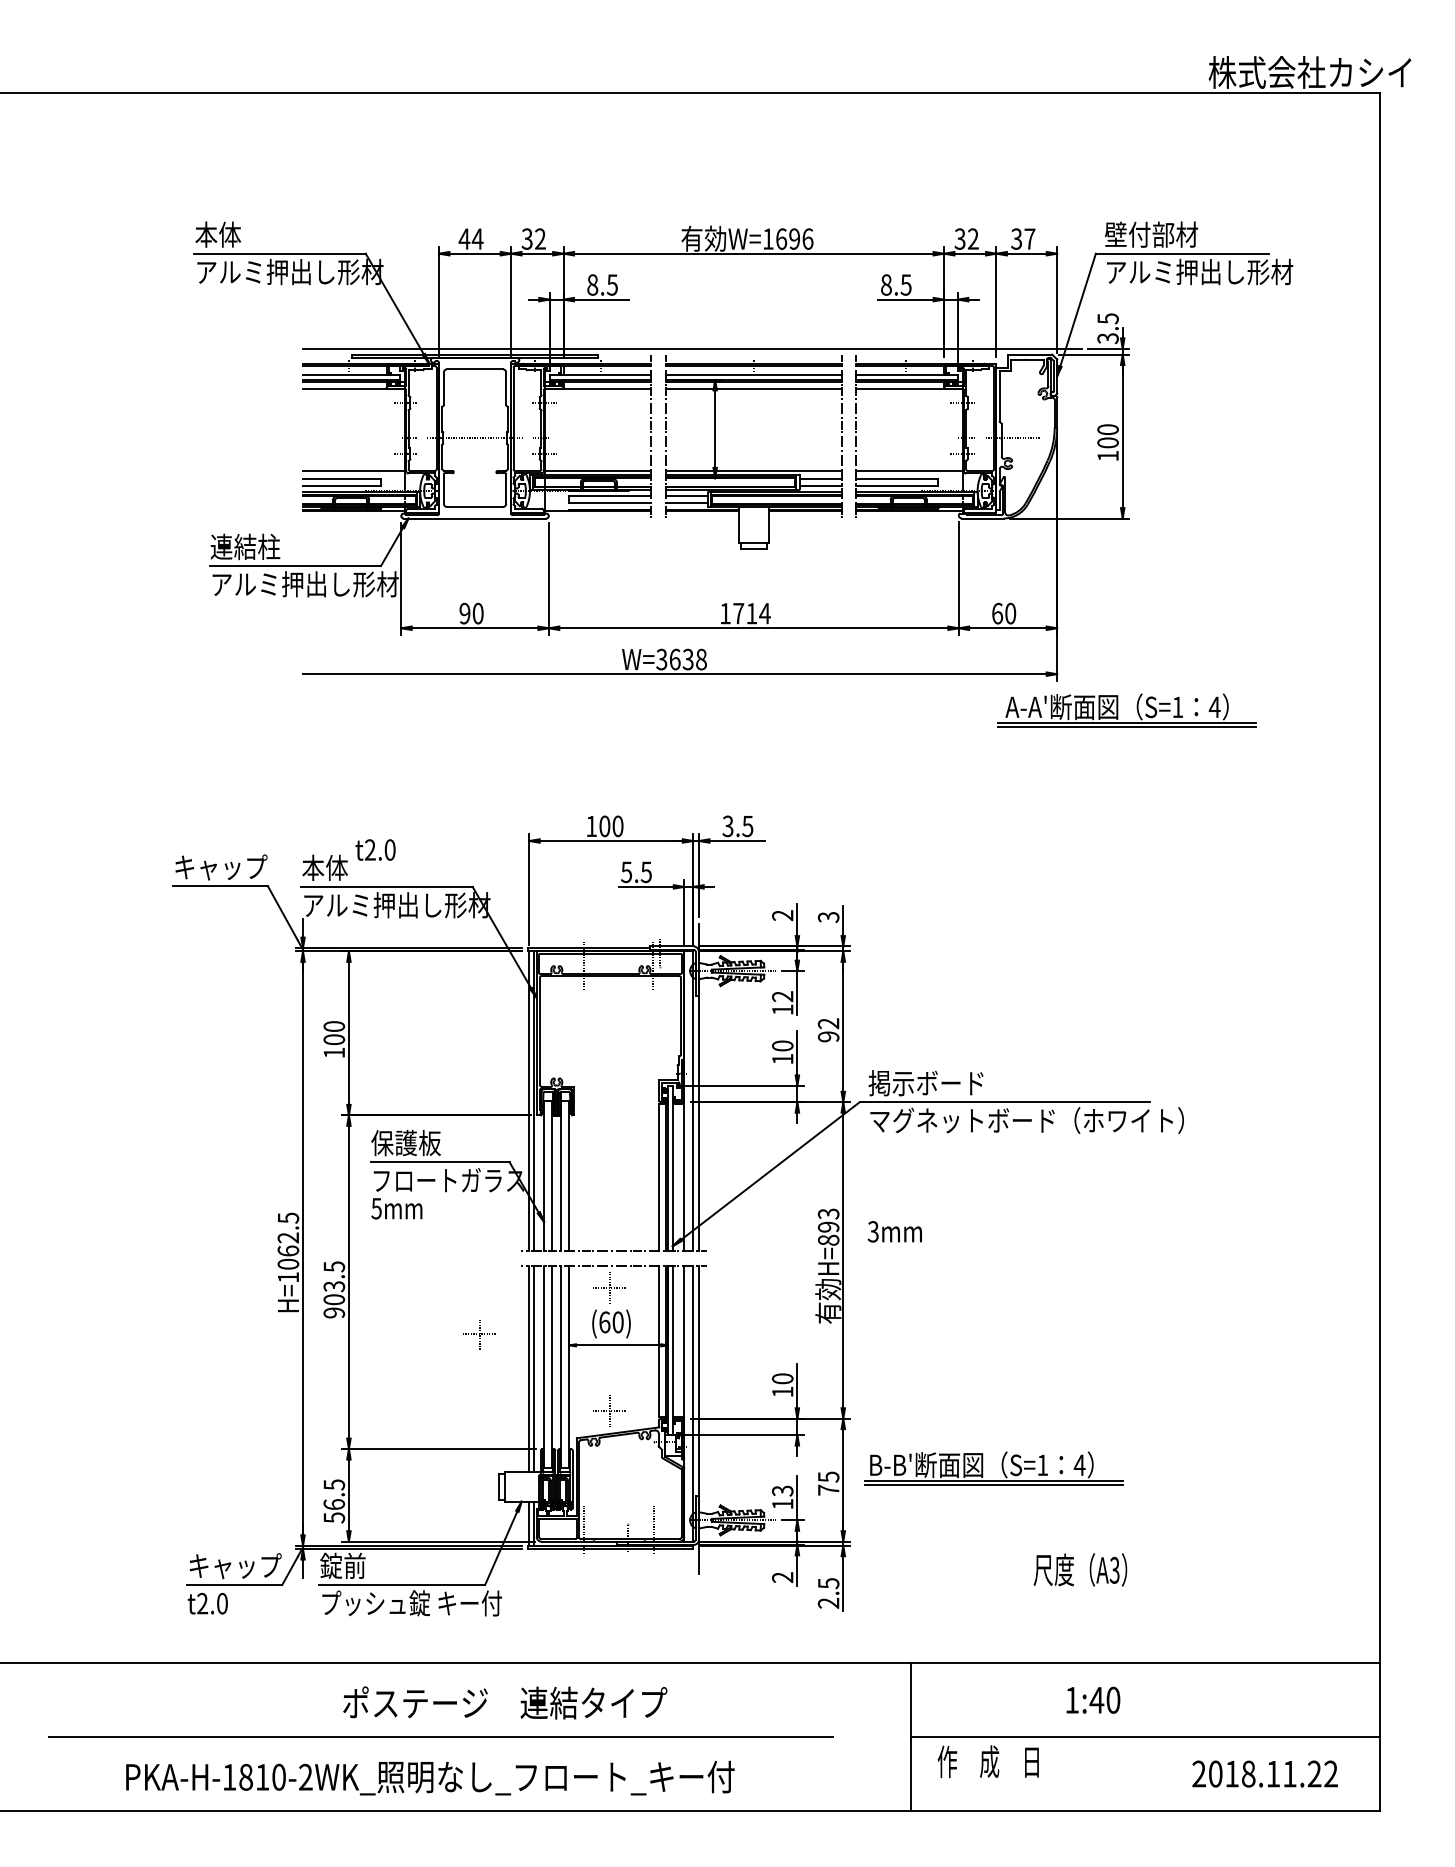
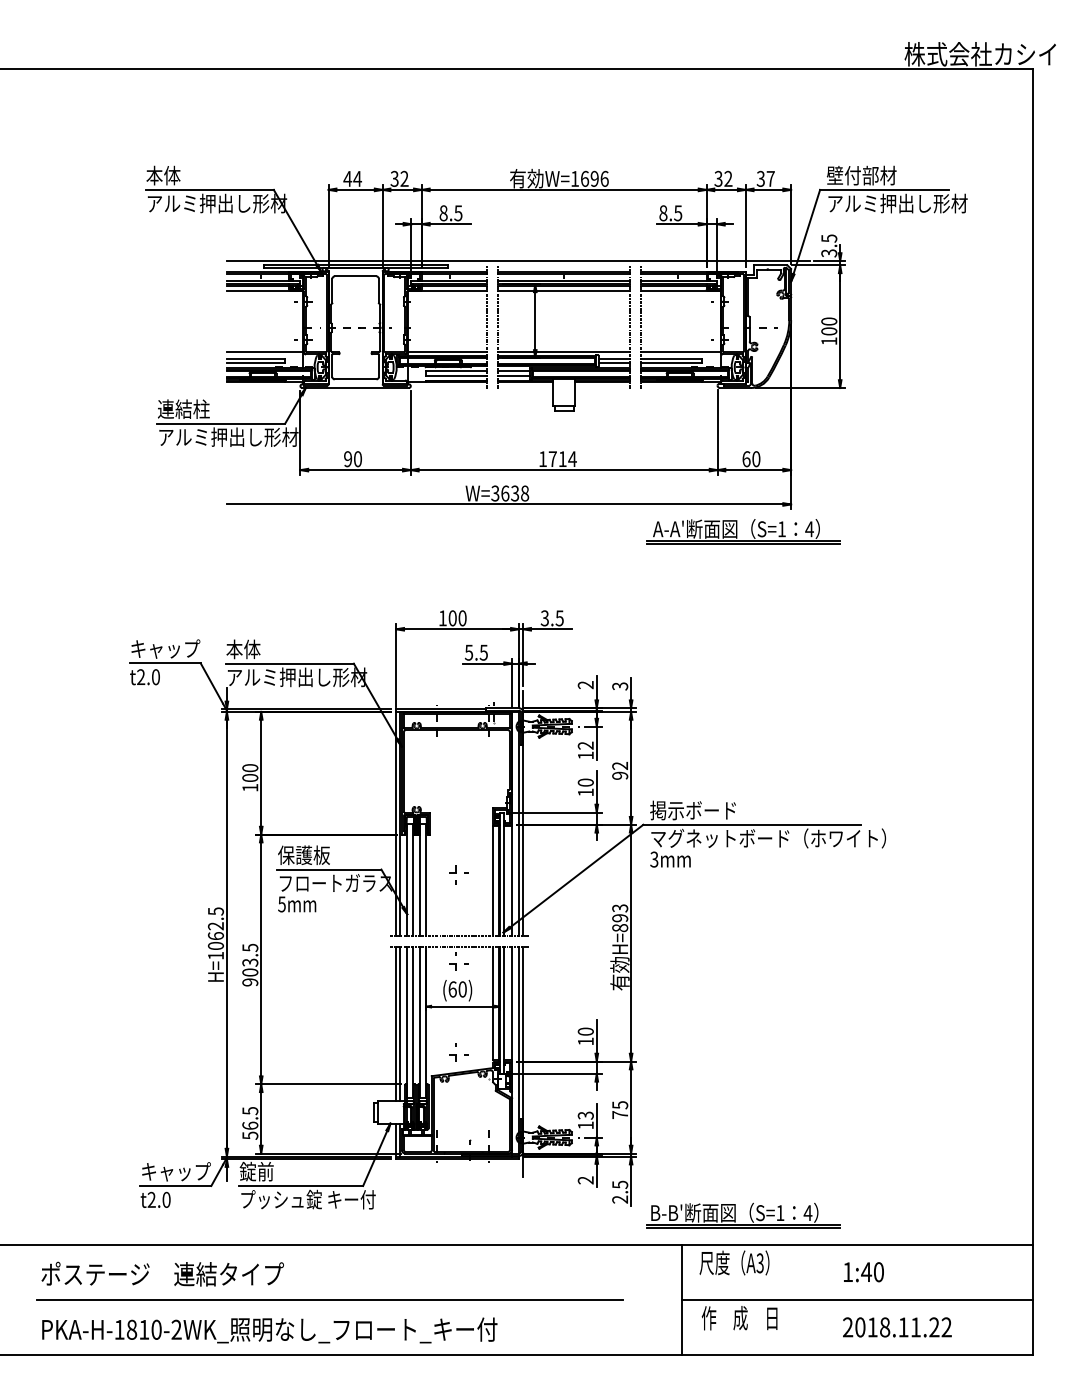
part: (1118, 710) -> (737, 531), moved
text: (375, 849) -> (144, 676), moved
text: (894, 1231) -> (670, 859), moved
part: (479, 1334) -> (456, 872), moved
part: (1001, 1467) -> (749, 1214), moved
text: (1080, 1569) -> (734, 1262), moved
text: (1093, 1699) -> (863, 1271), moved
text: (505, 1702) -> (162, 1273), moved
text: (1264, 1773) -> (896, 1326), moved
text: (430, 1777) -> (269, 1329), moved

